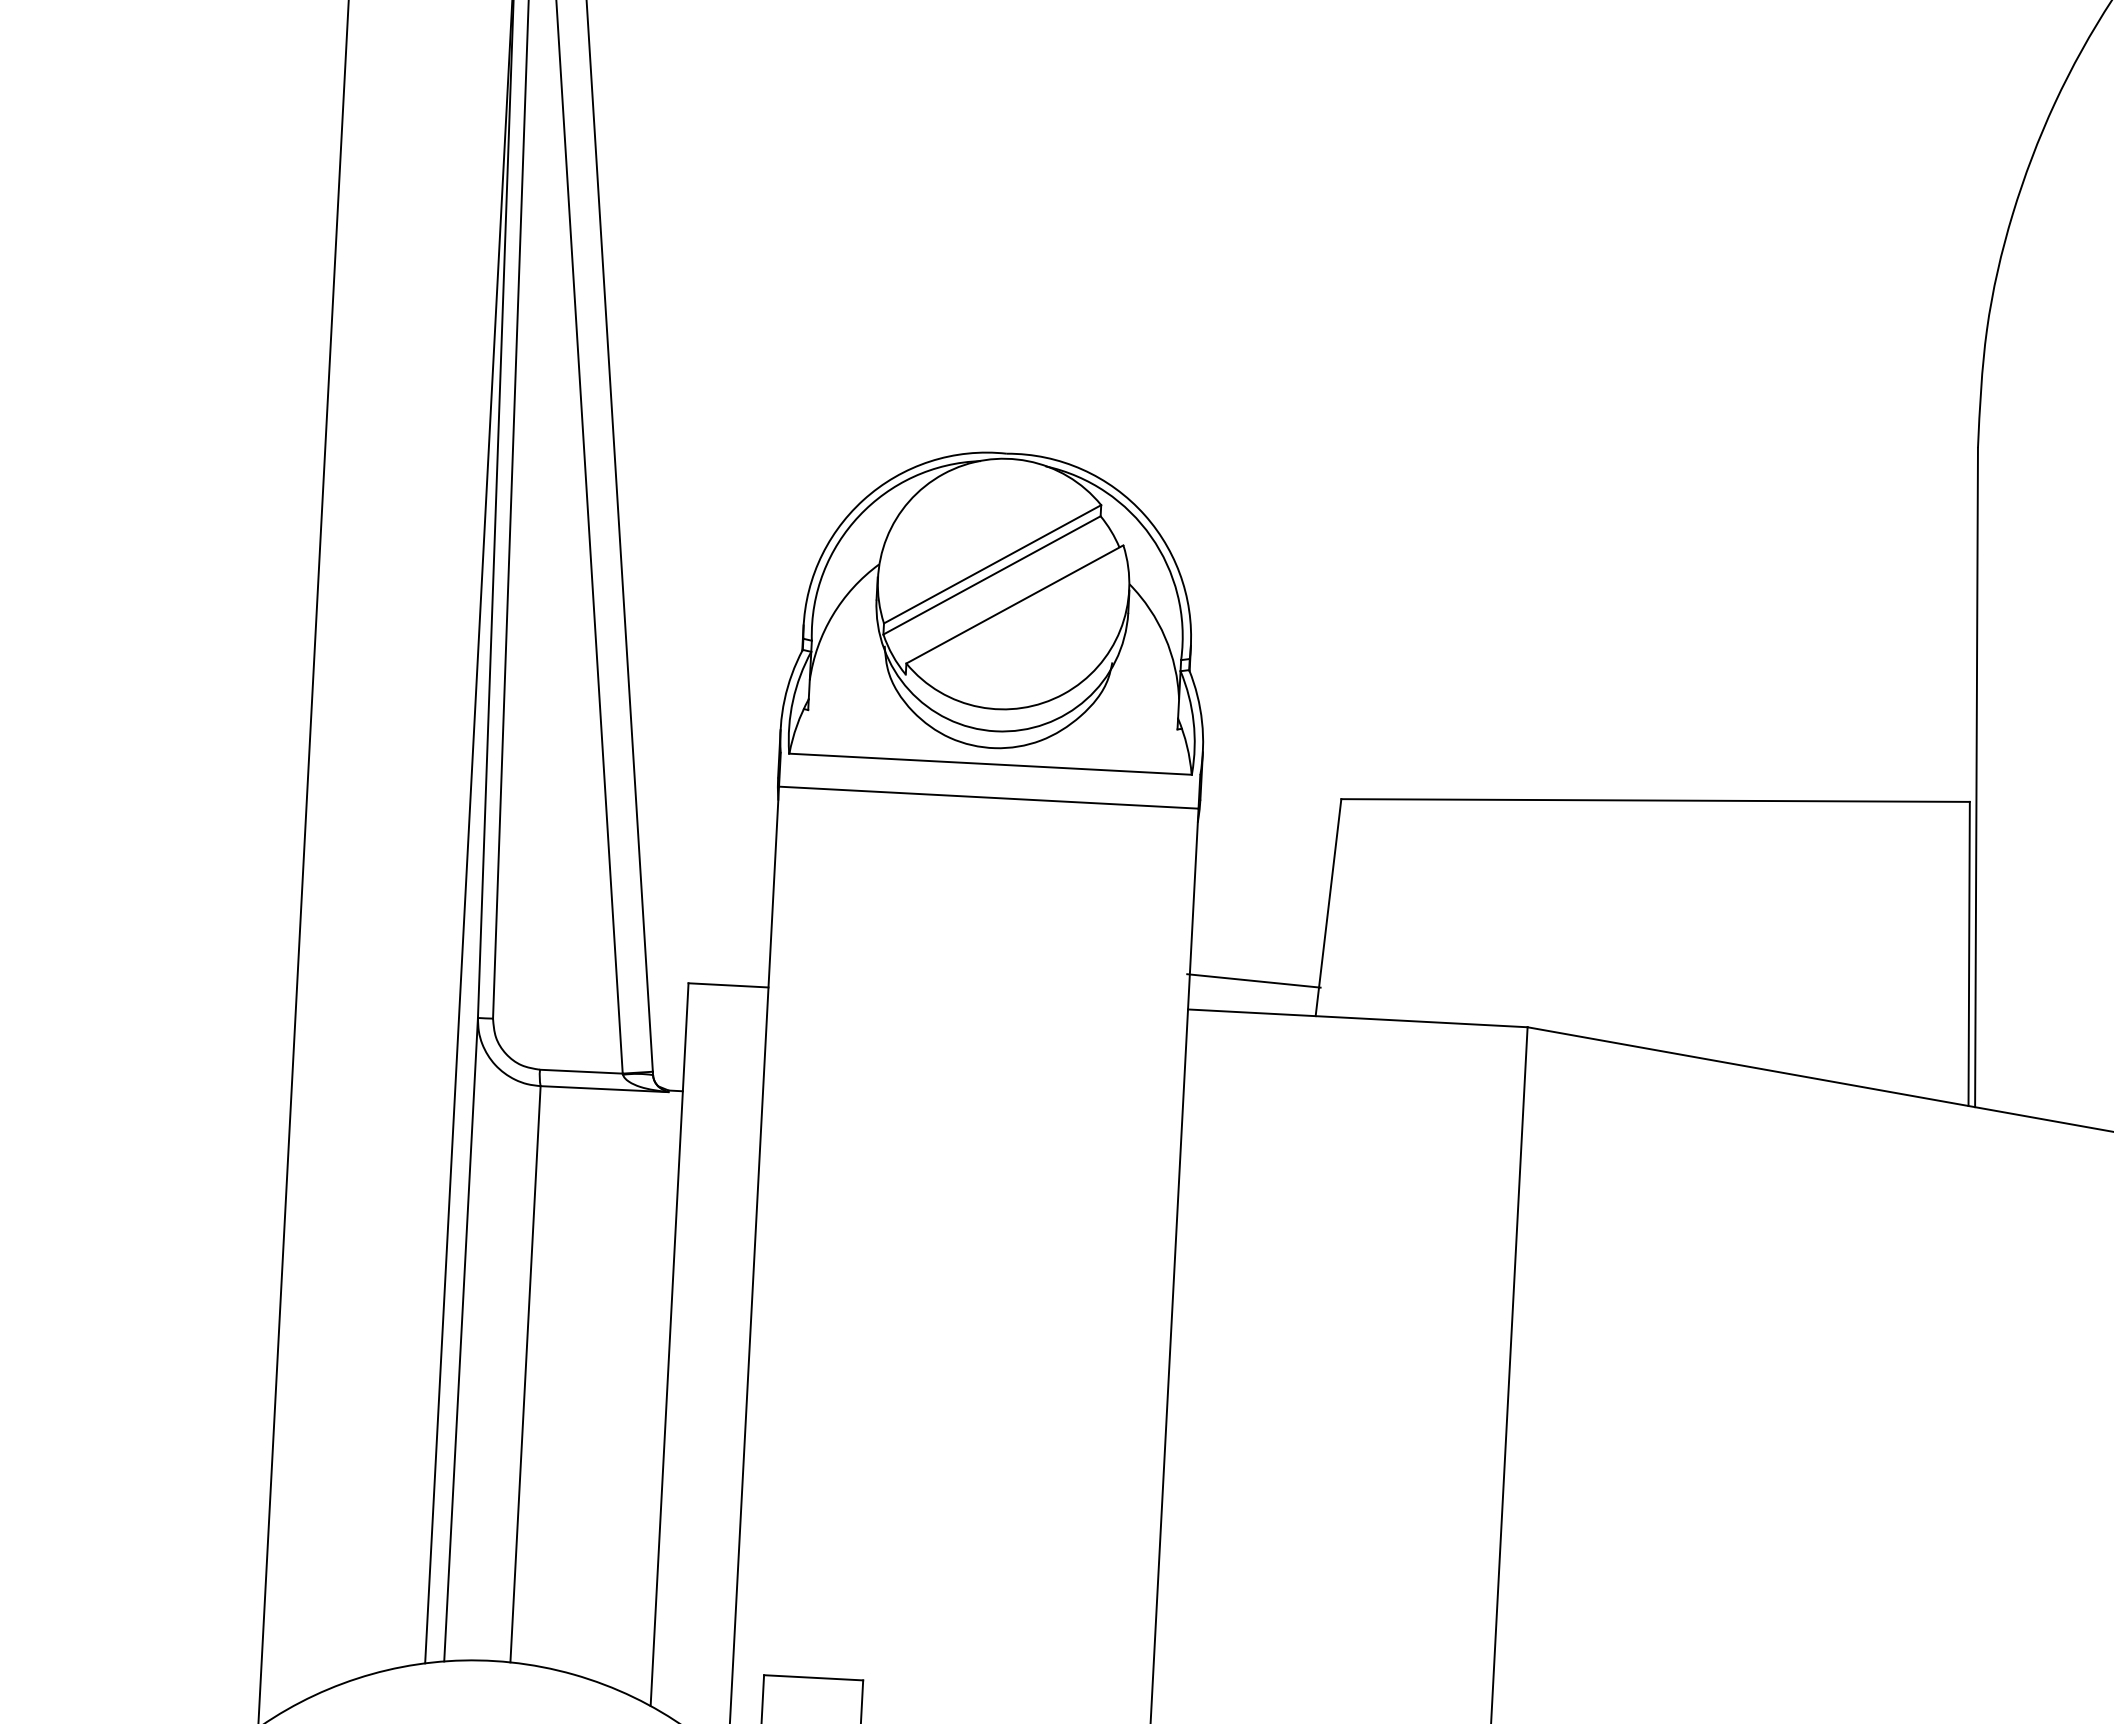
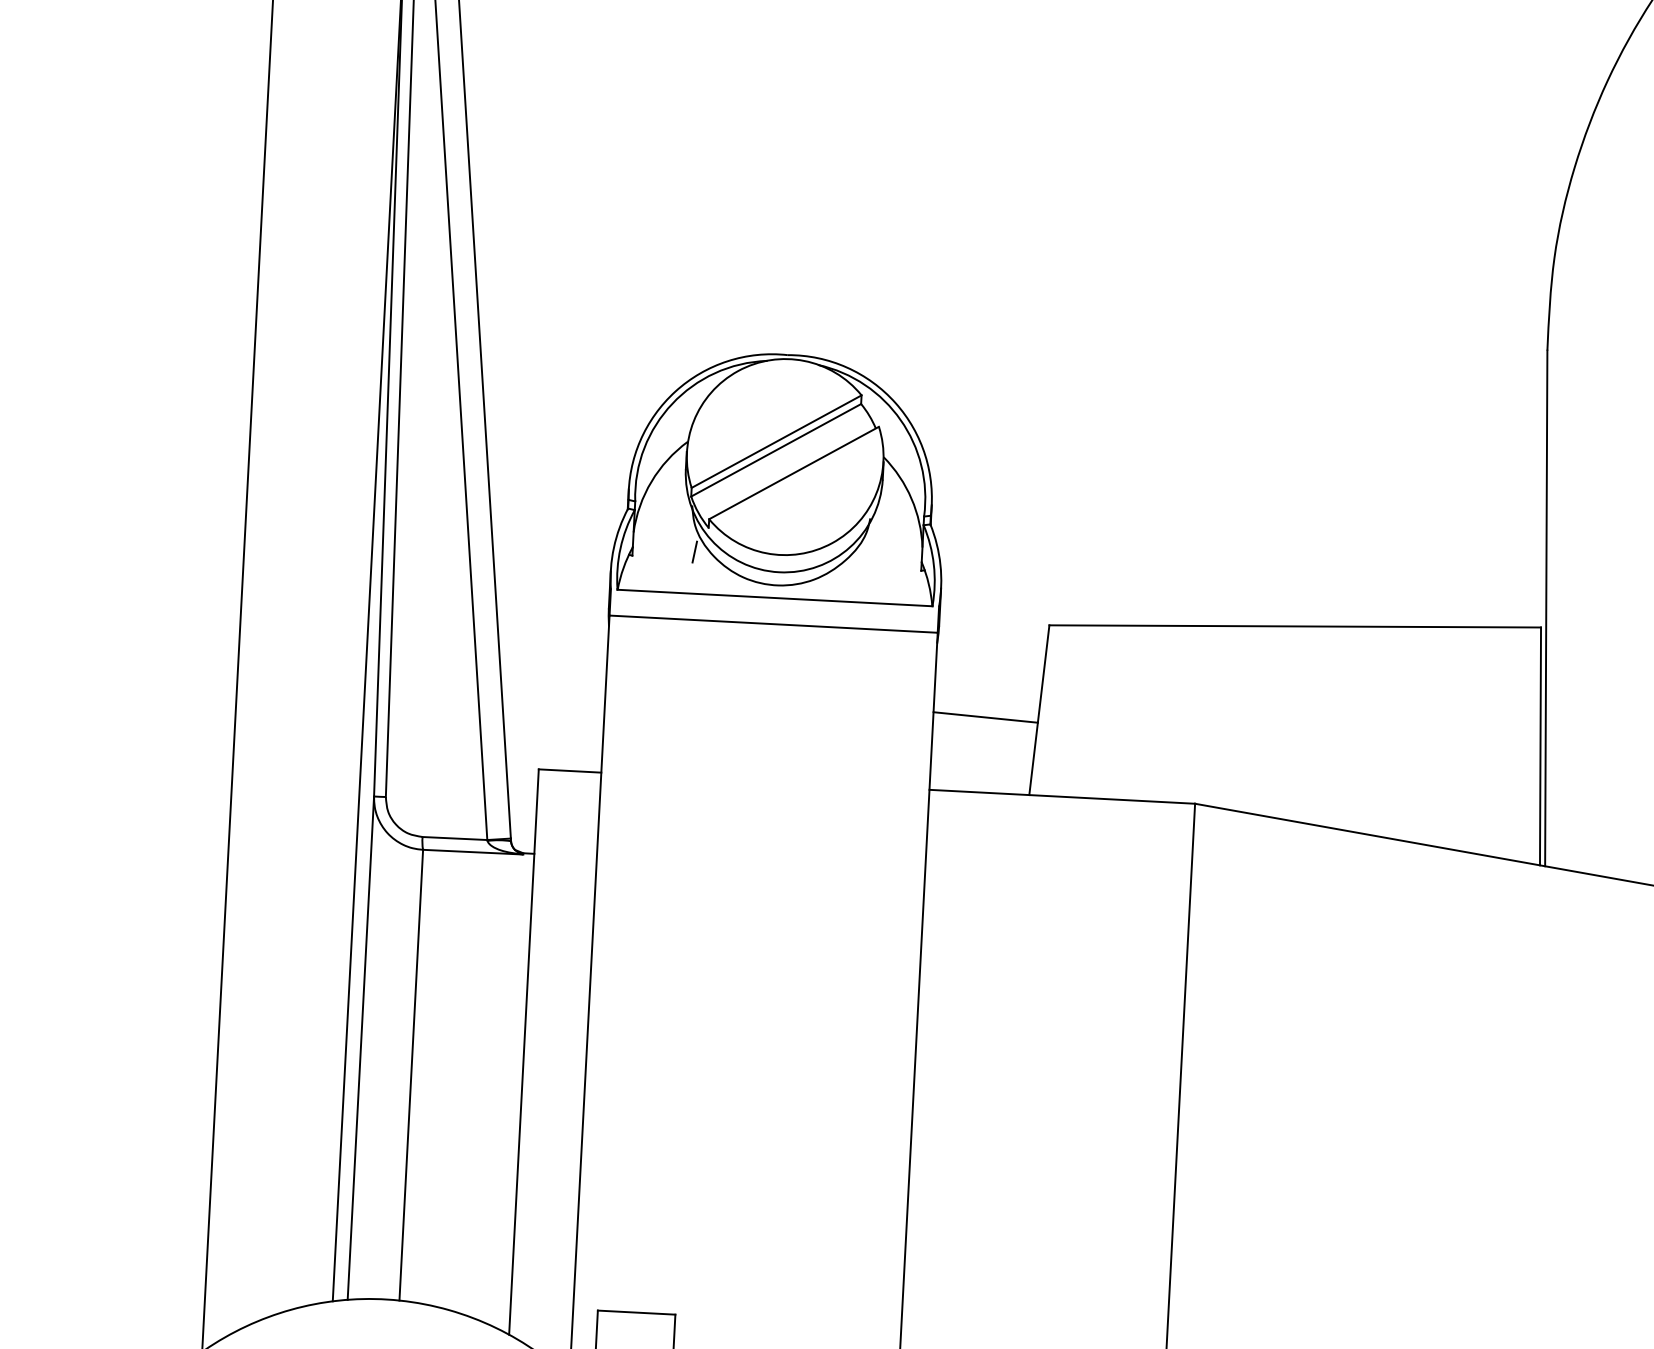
line: (887, 705) -> (694, 552), added
line: (1253, 980) -> (985, 717), moved

